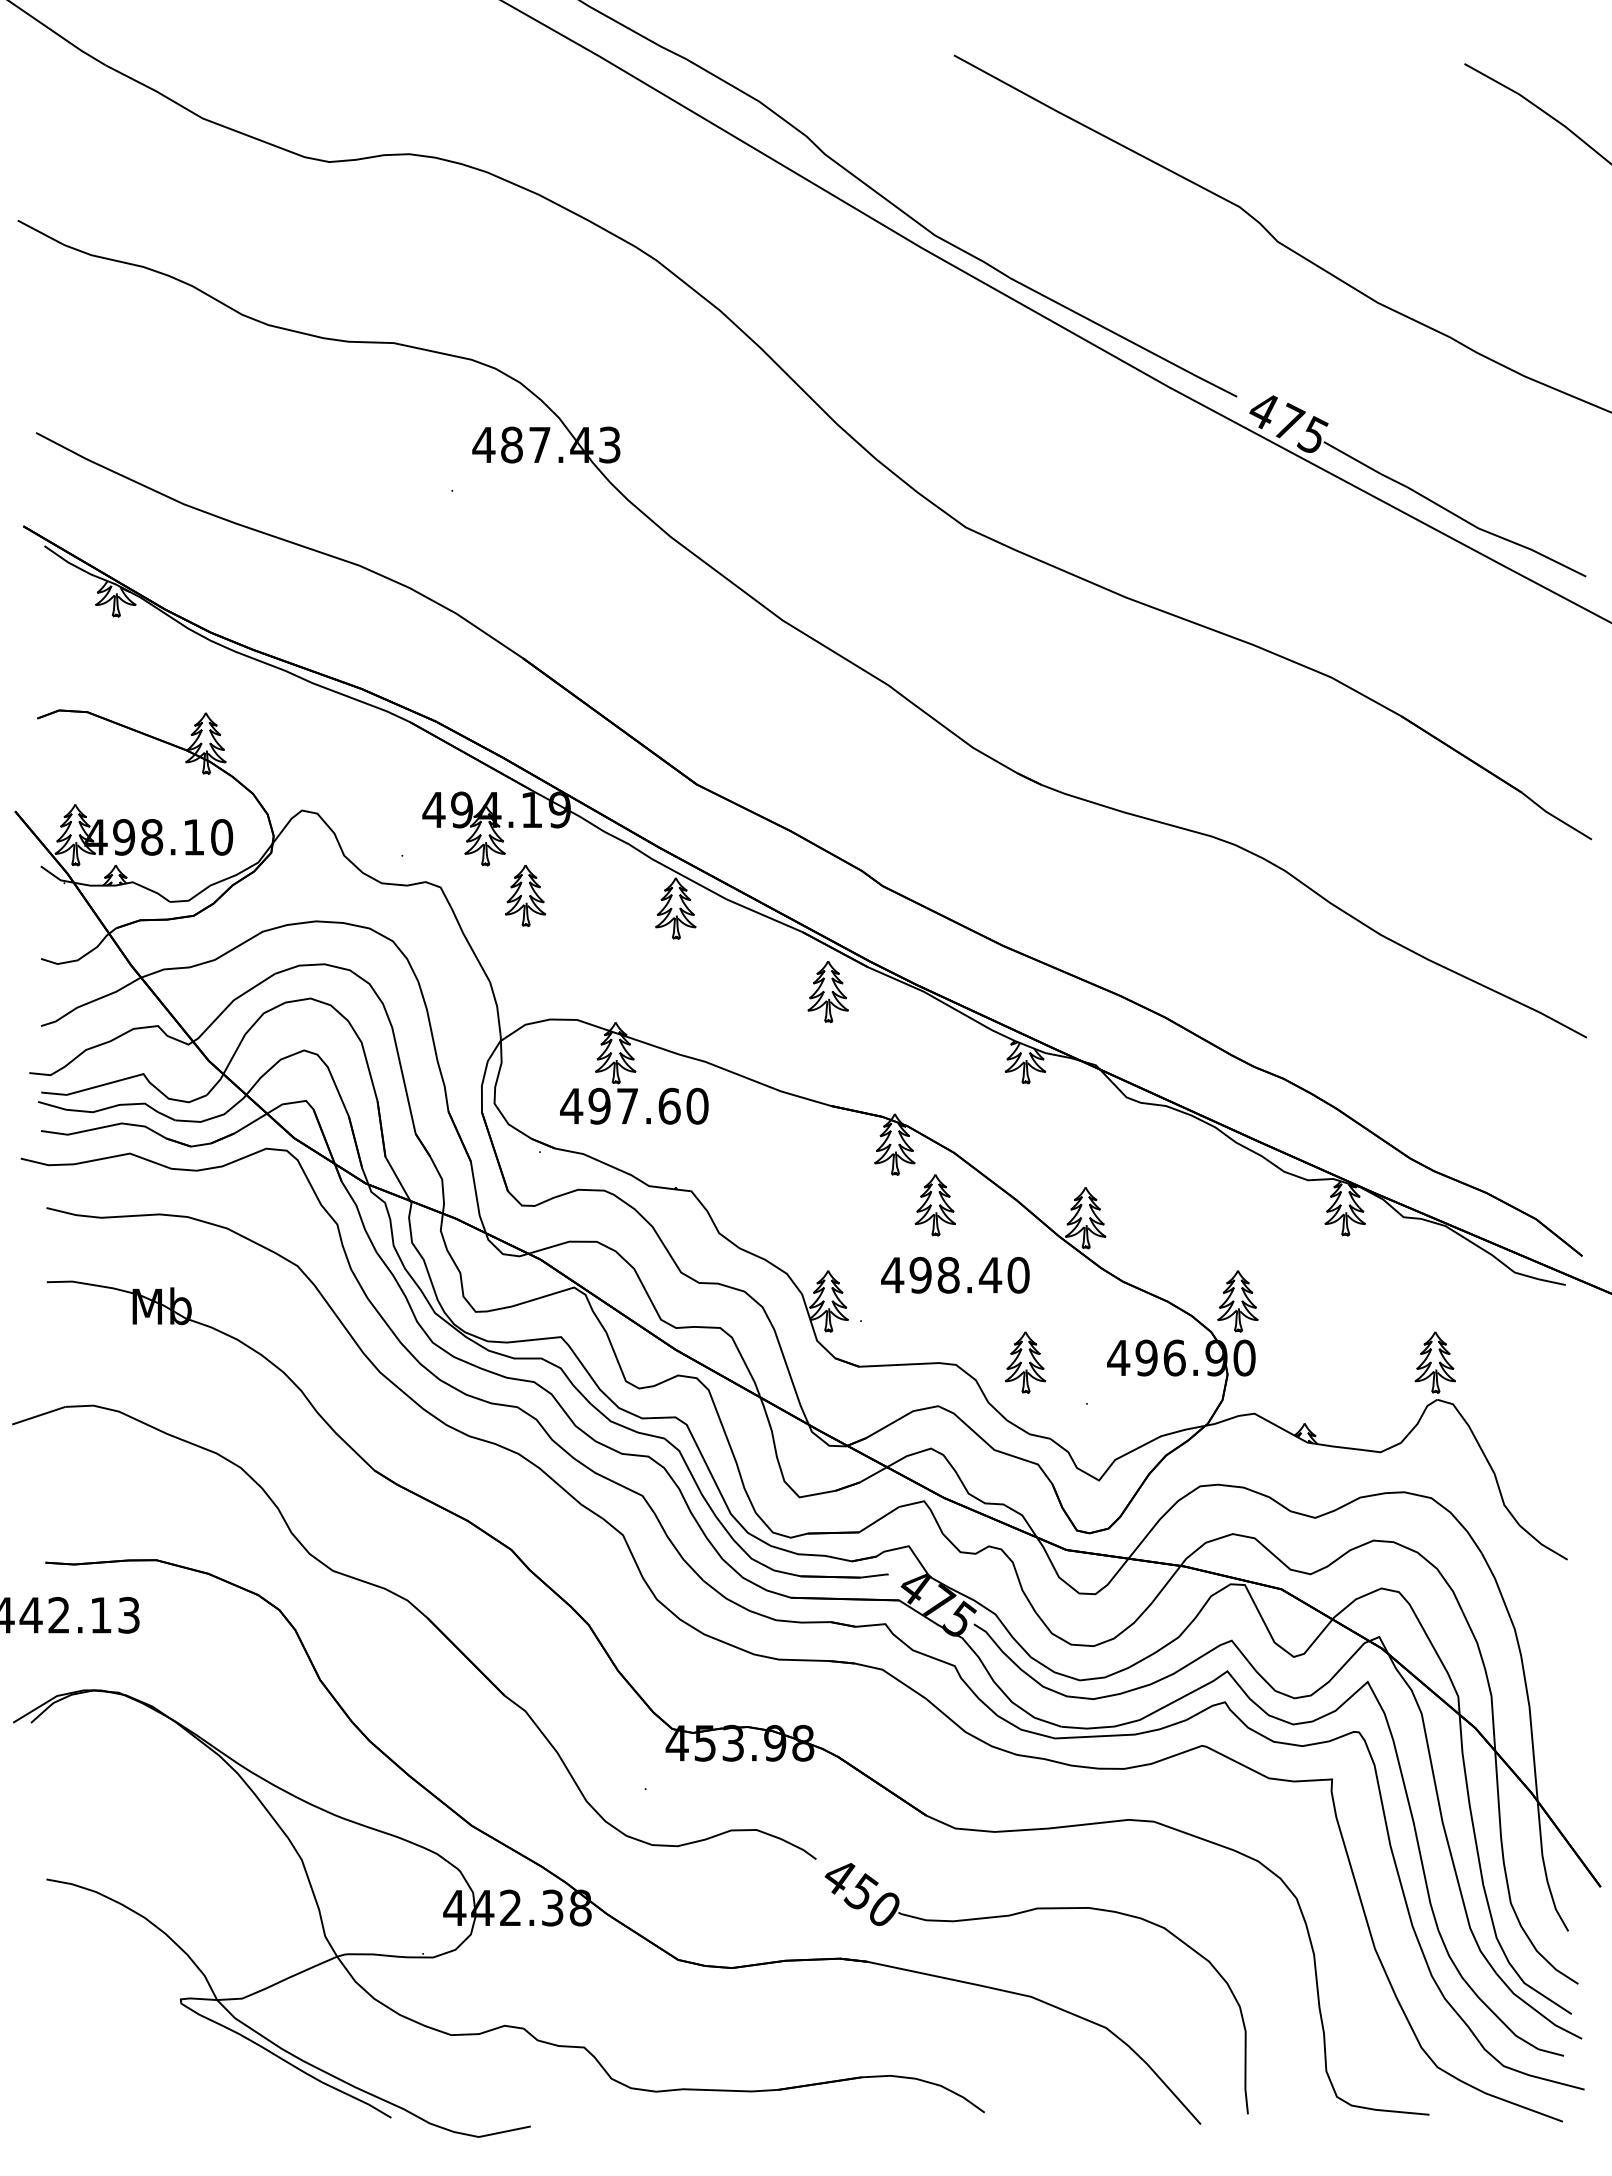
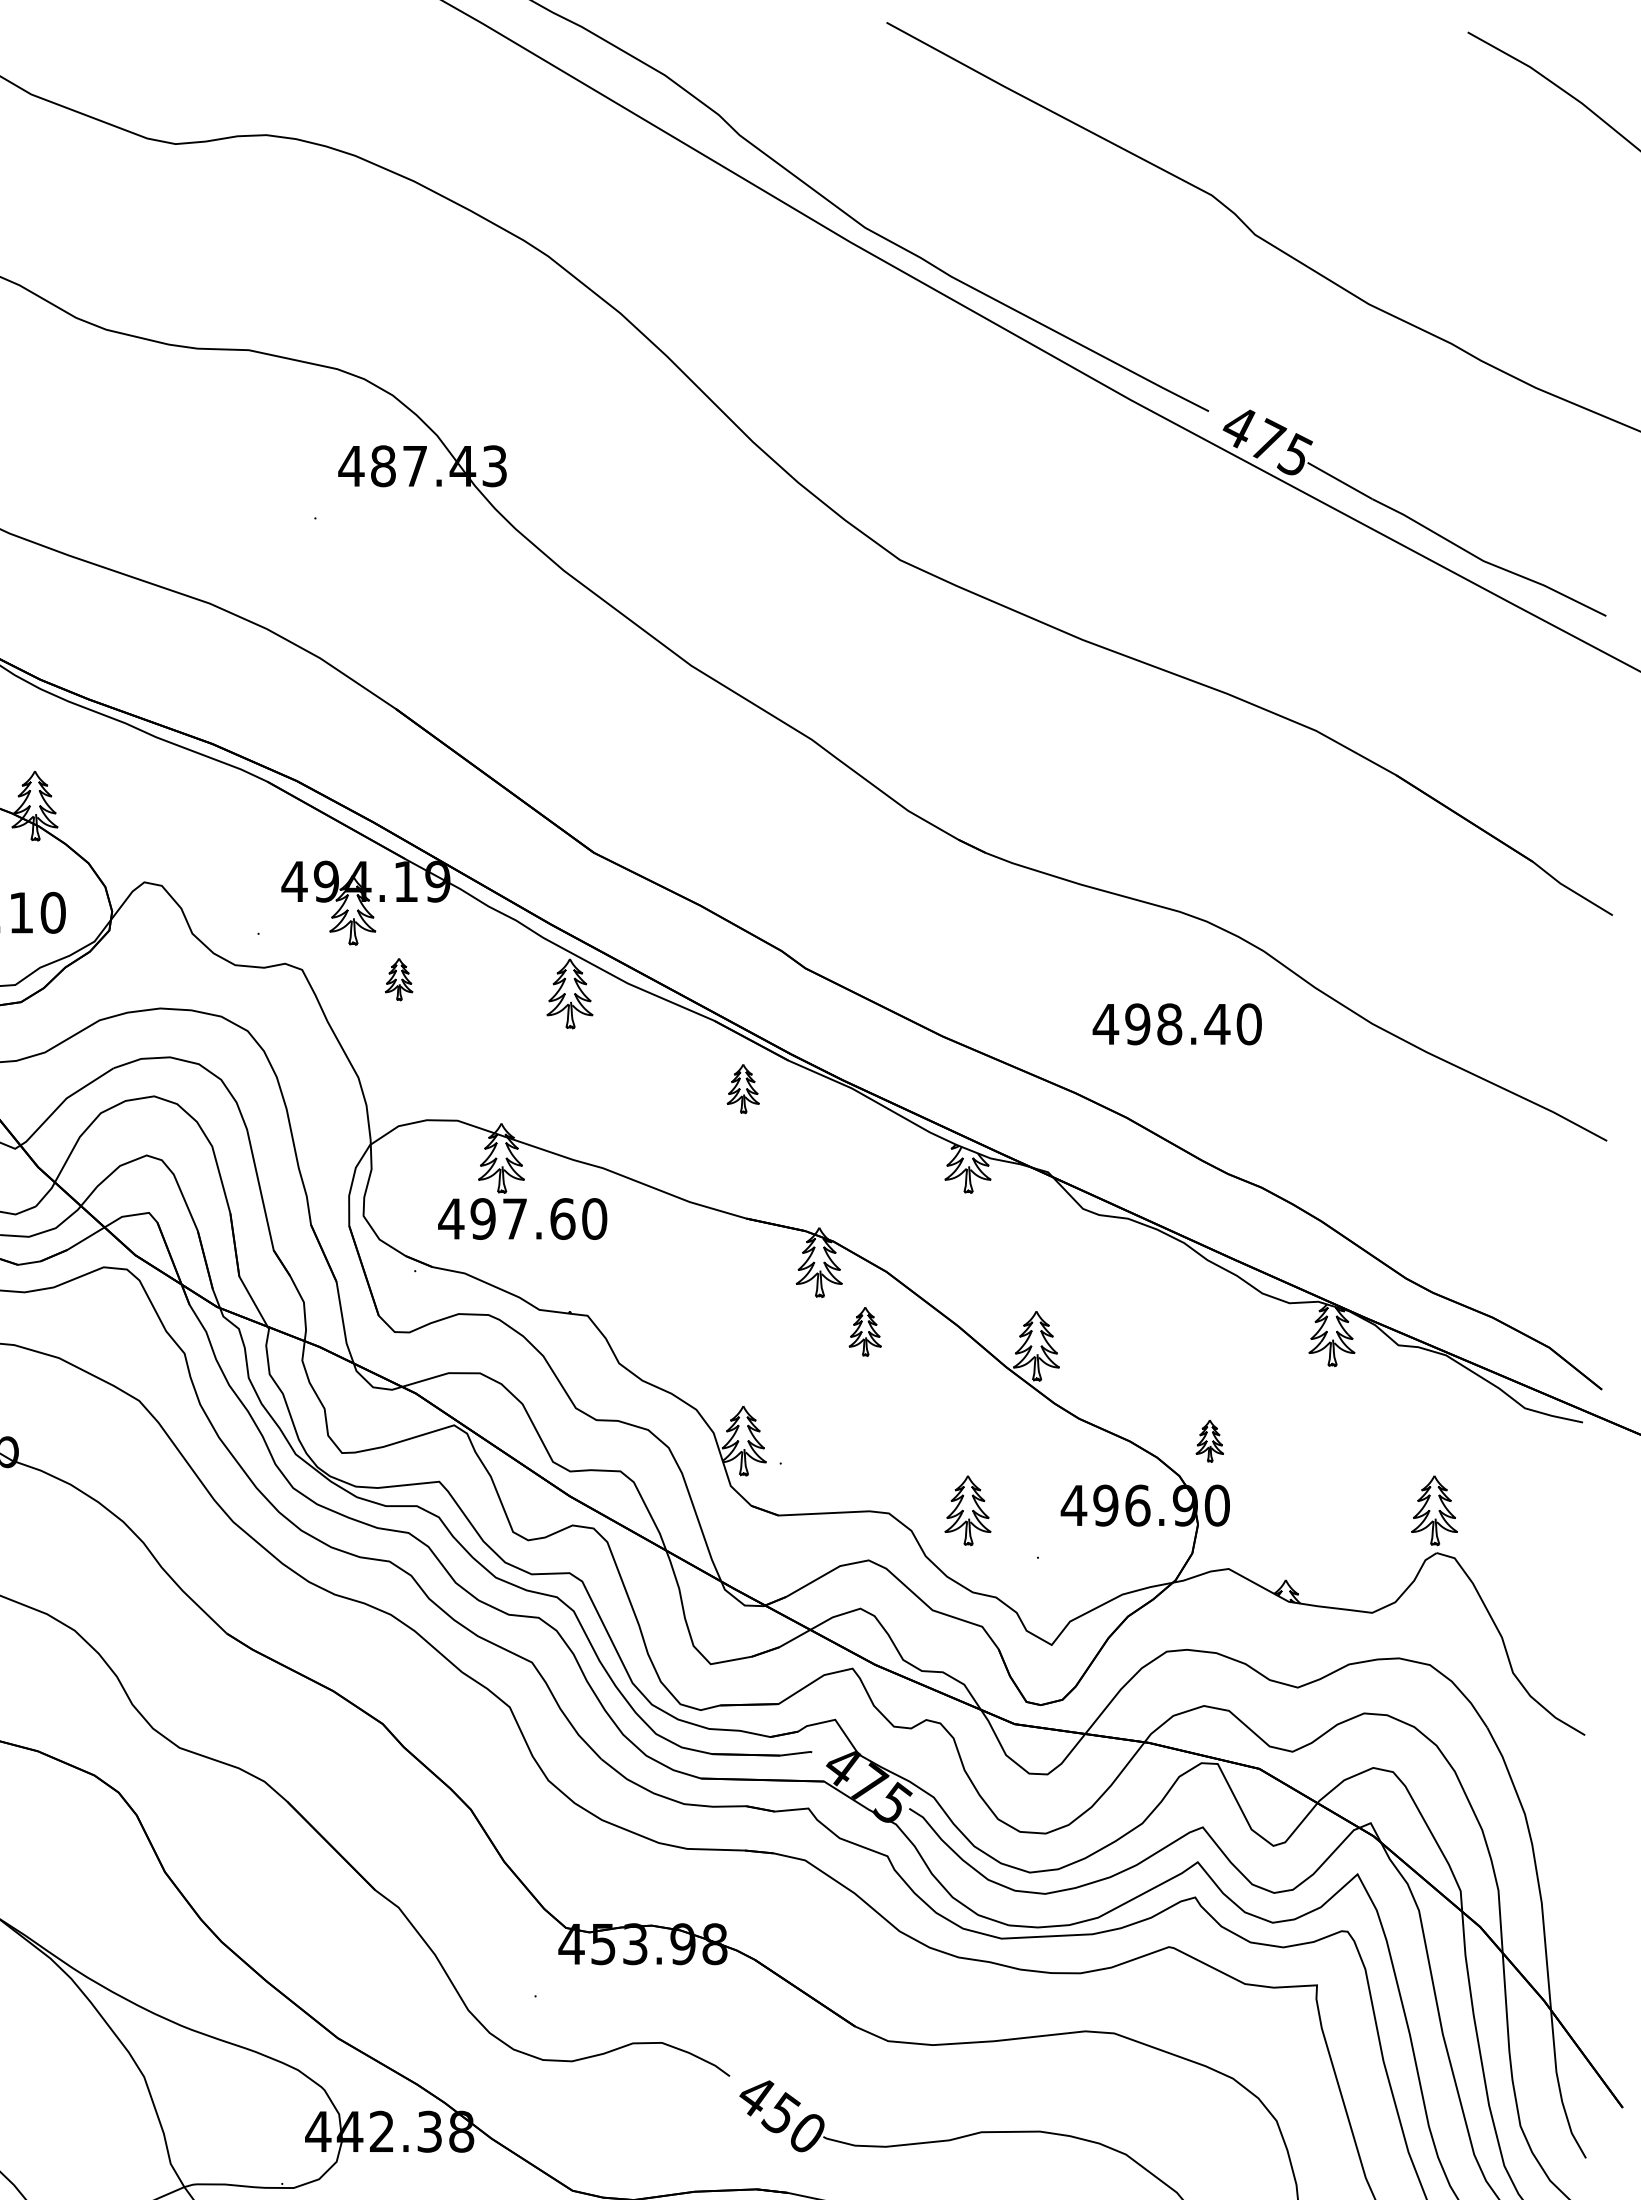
part: (525, 895) -> (398, 979), size x0.6
part: (827, 992) -> (742, 1089), size x0.7
part: (934, 1205) -> (864, 1331), size x0.7
text: (955, 1274) -> (1177, 1023), moved
part: (1237, 1301) -> (1209, 1441), size x0.6

